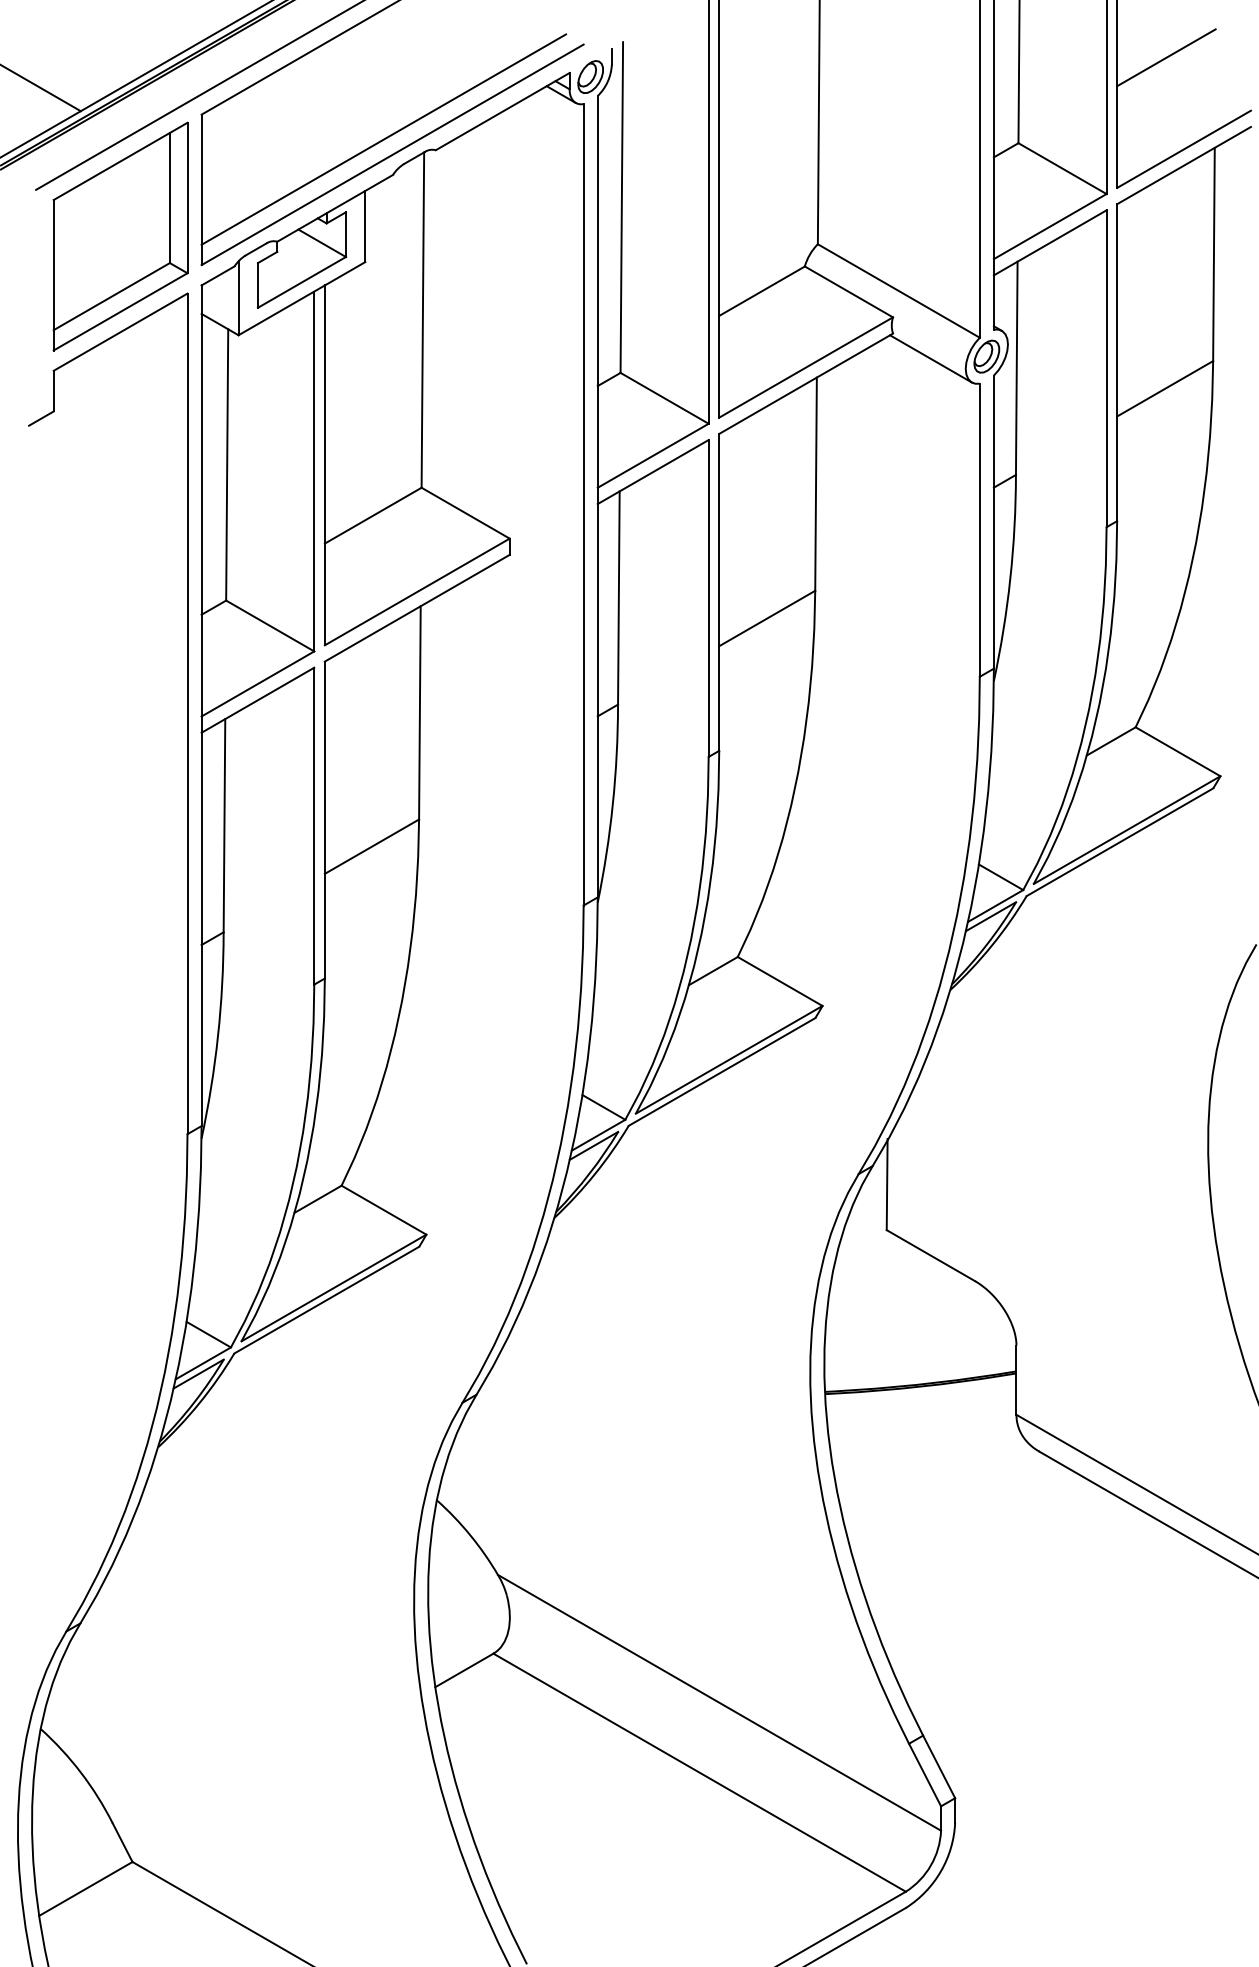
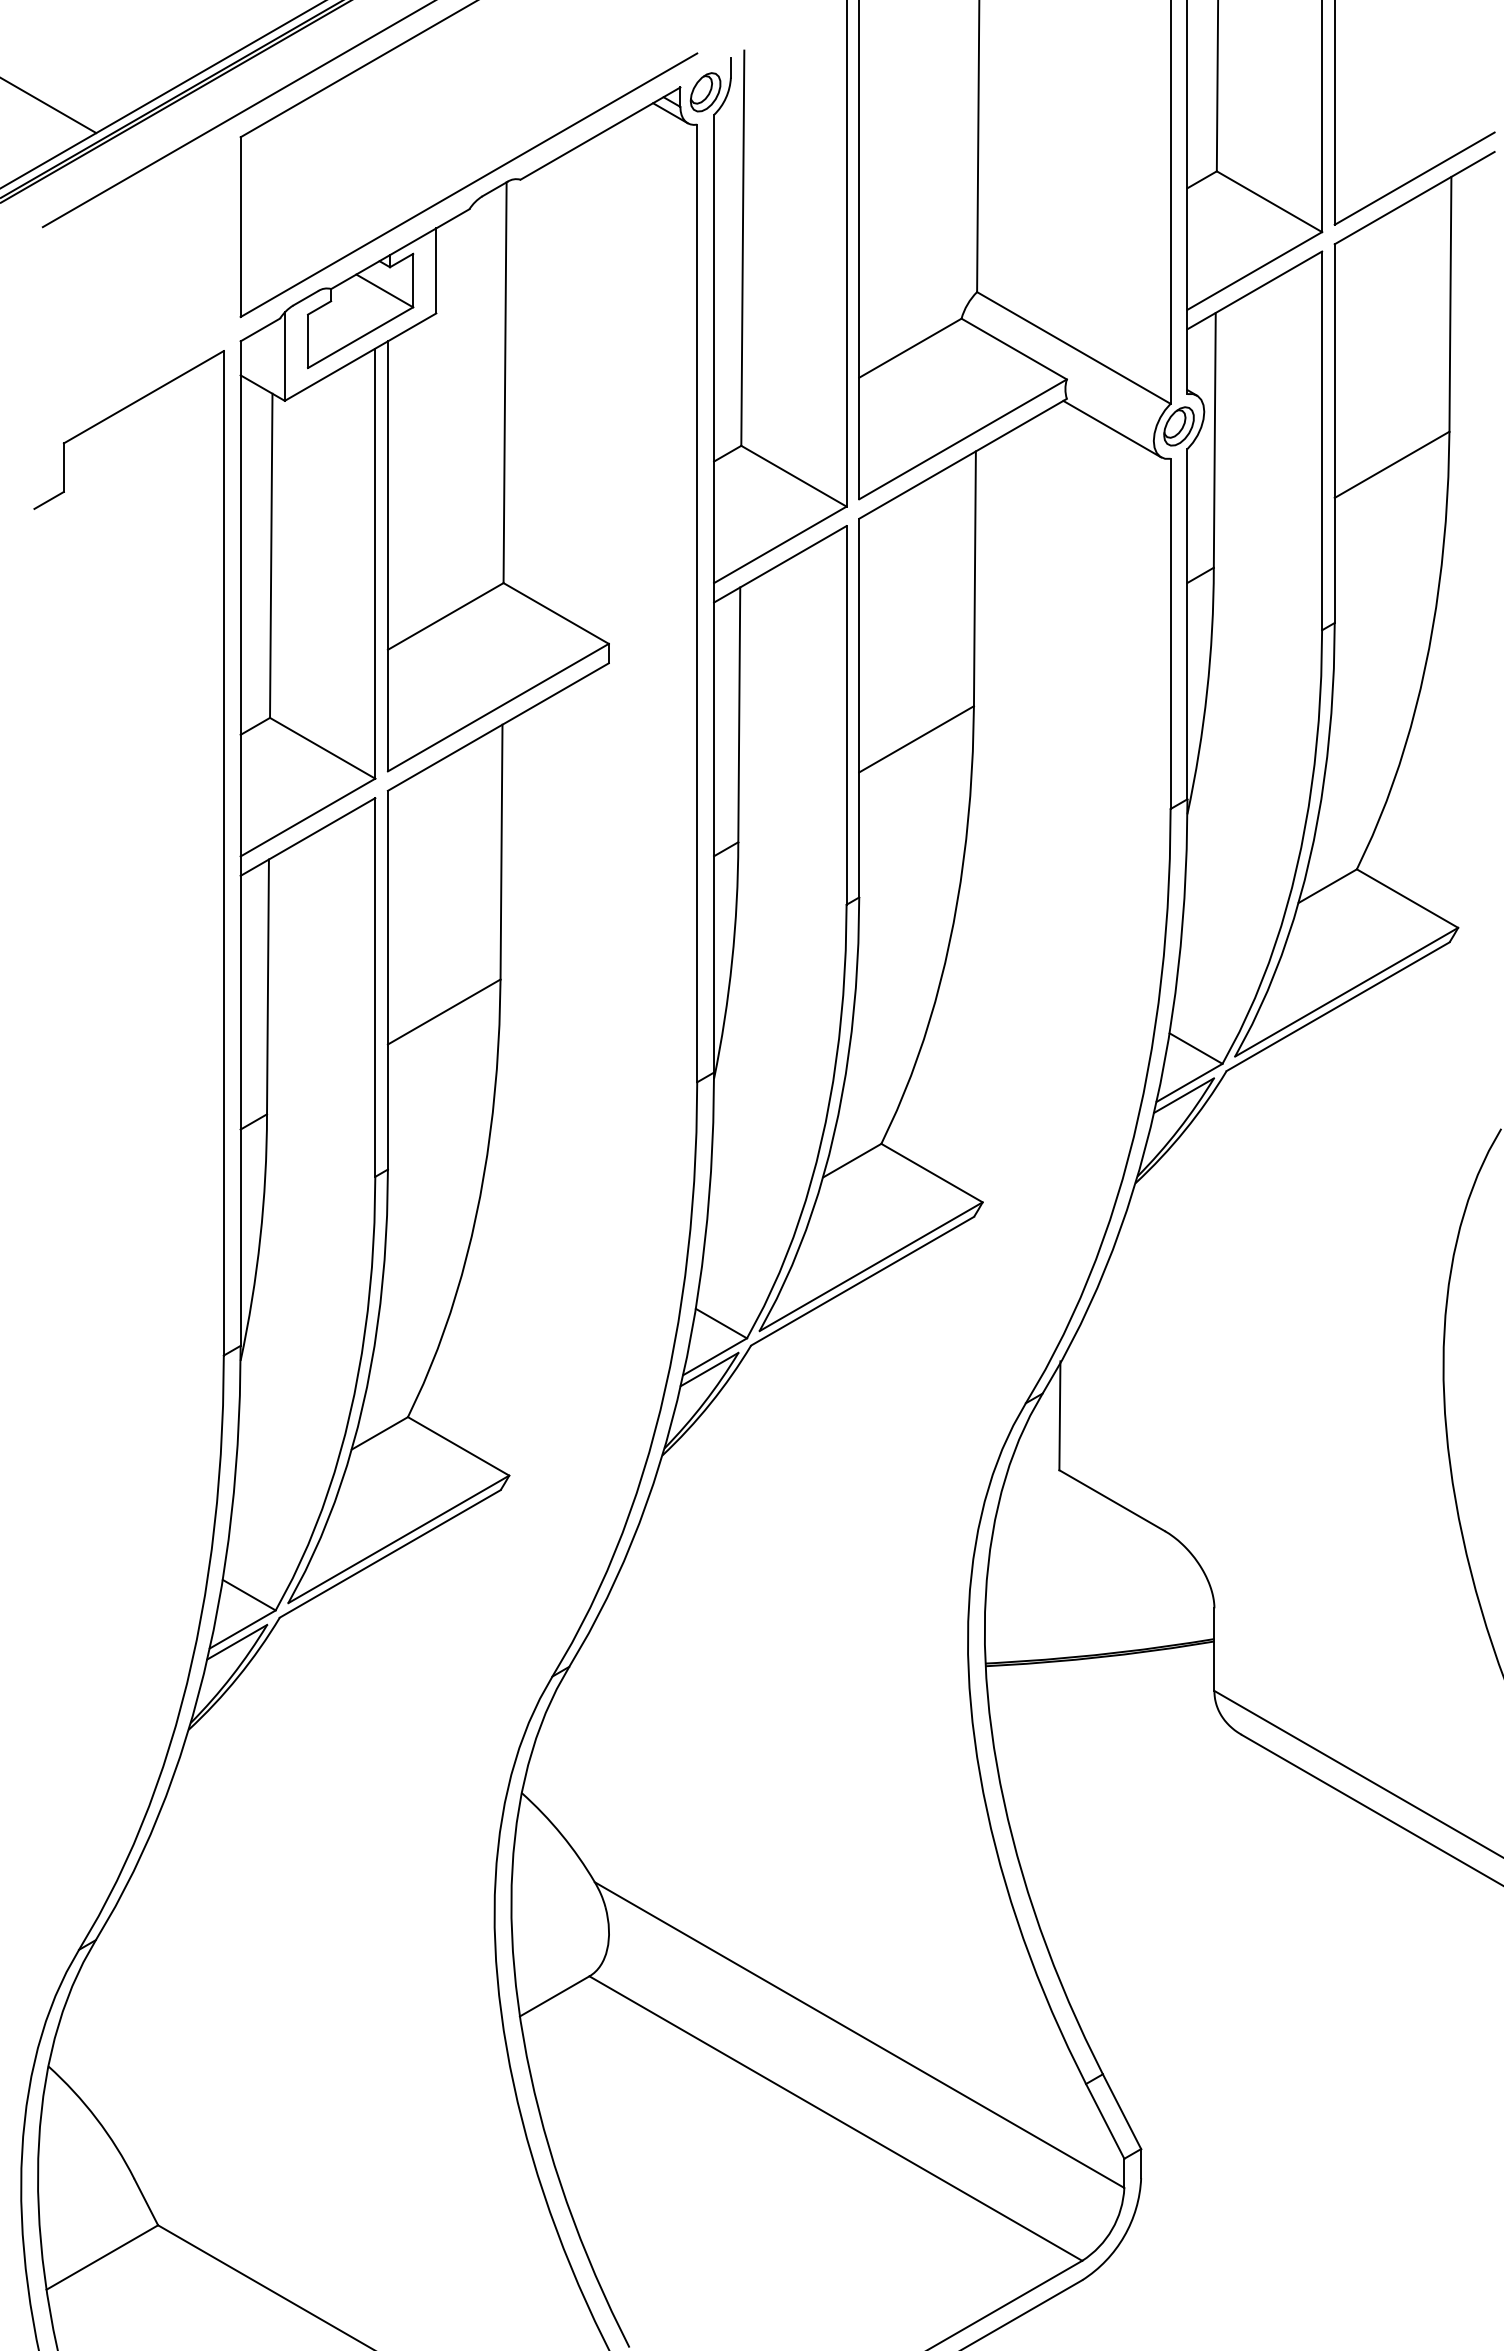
line: (1166, 57) -> (1393, 68), removed
line: (383, 139) -> (458, 166), removed
part: (120, 236) -> (143, 282), removed

